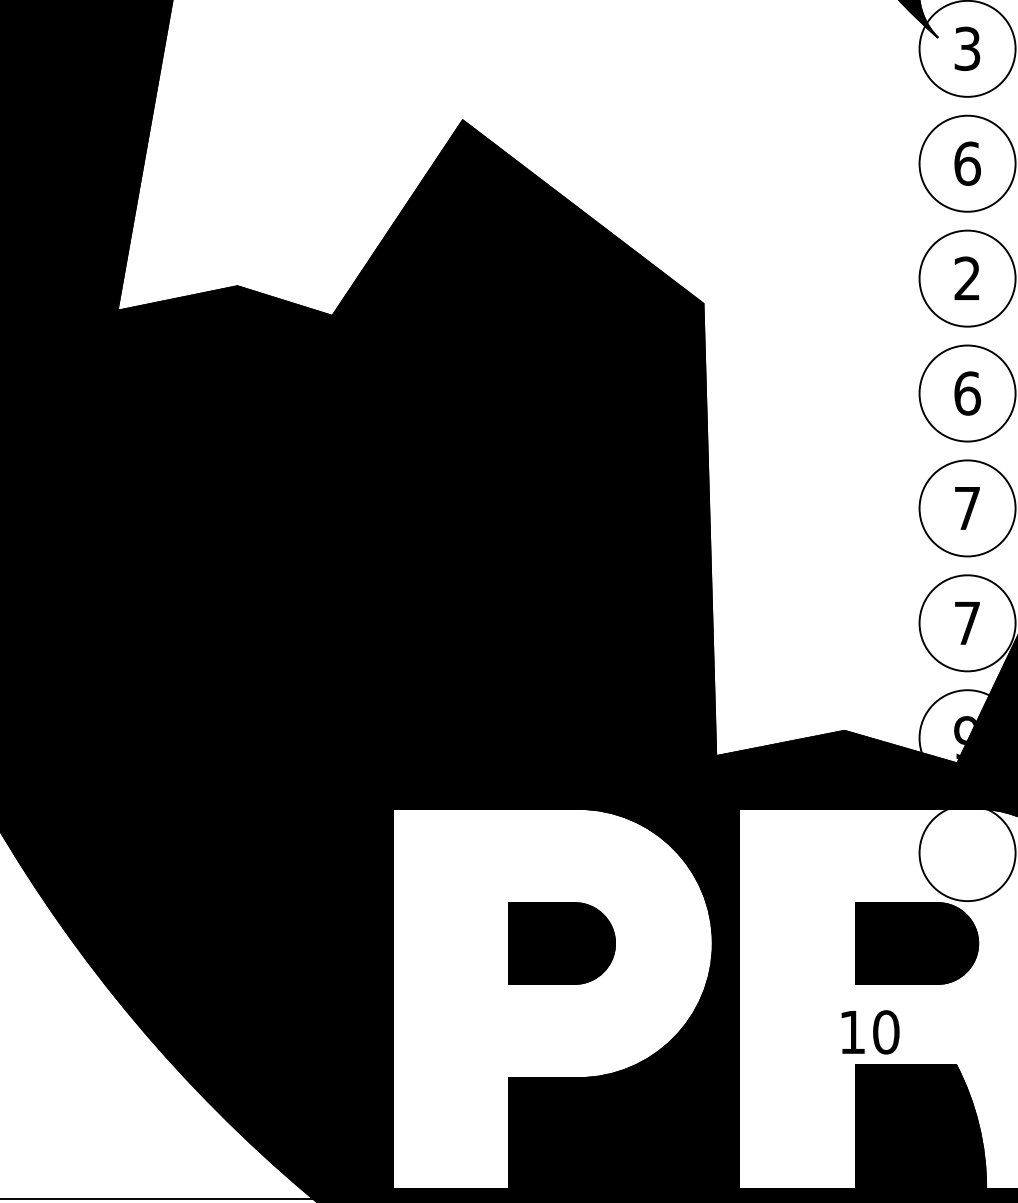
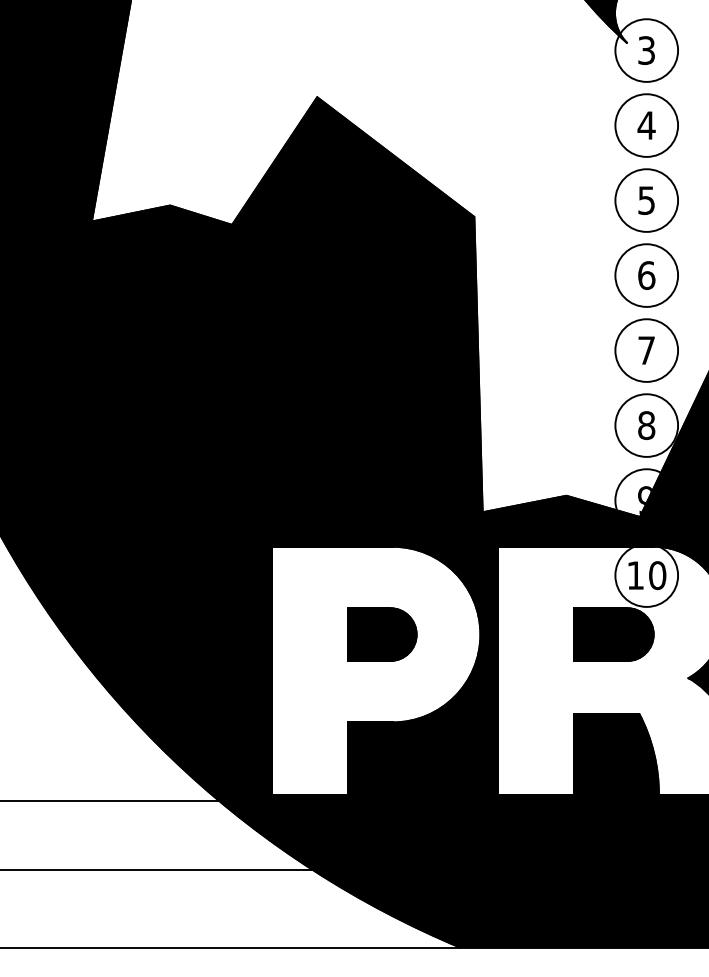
text: (967, 163) -> (646, 125), 6 -> 4
text: (967, 278) -> (646, 200), 2 -> 5
text: (967, 623) -> (646, 425), 7 -> 8
text: (870, 1032) -> (647, 575), moved

